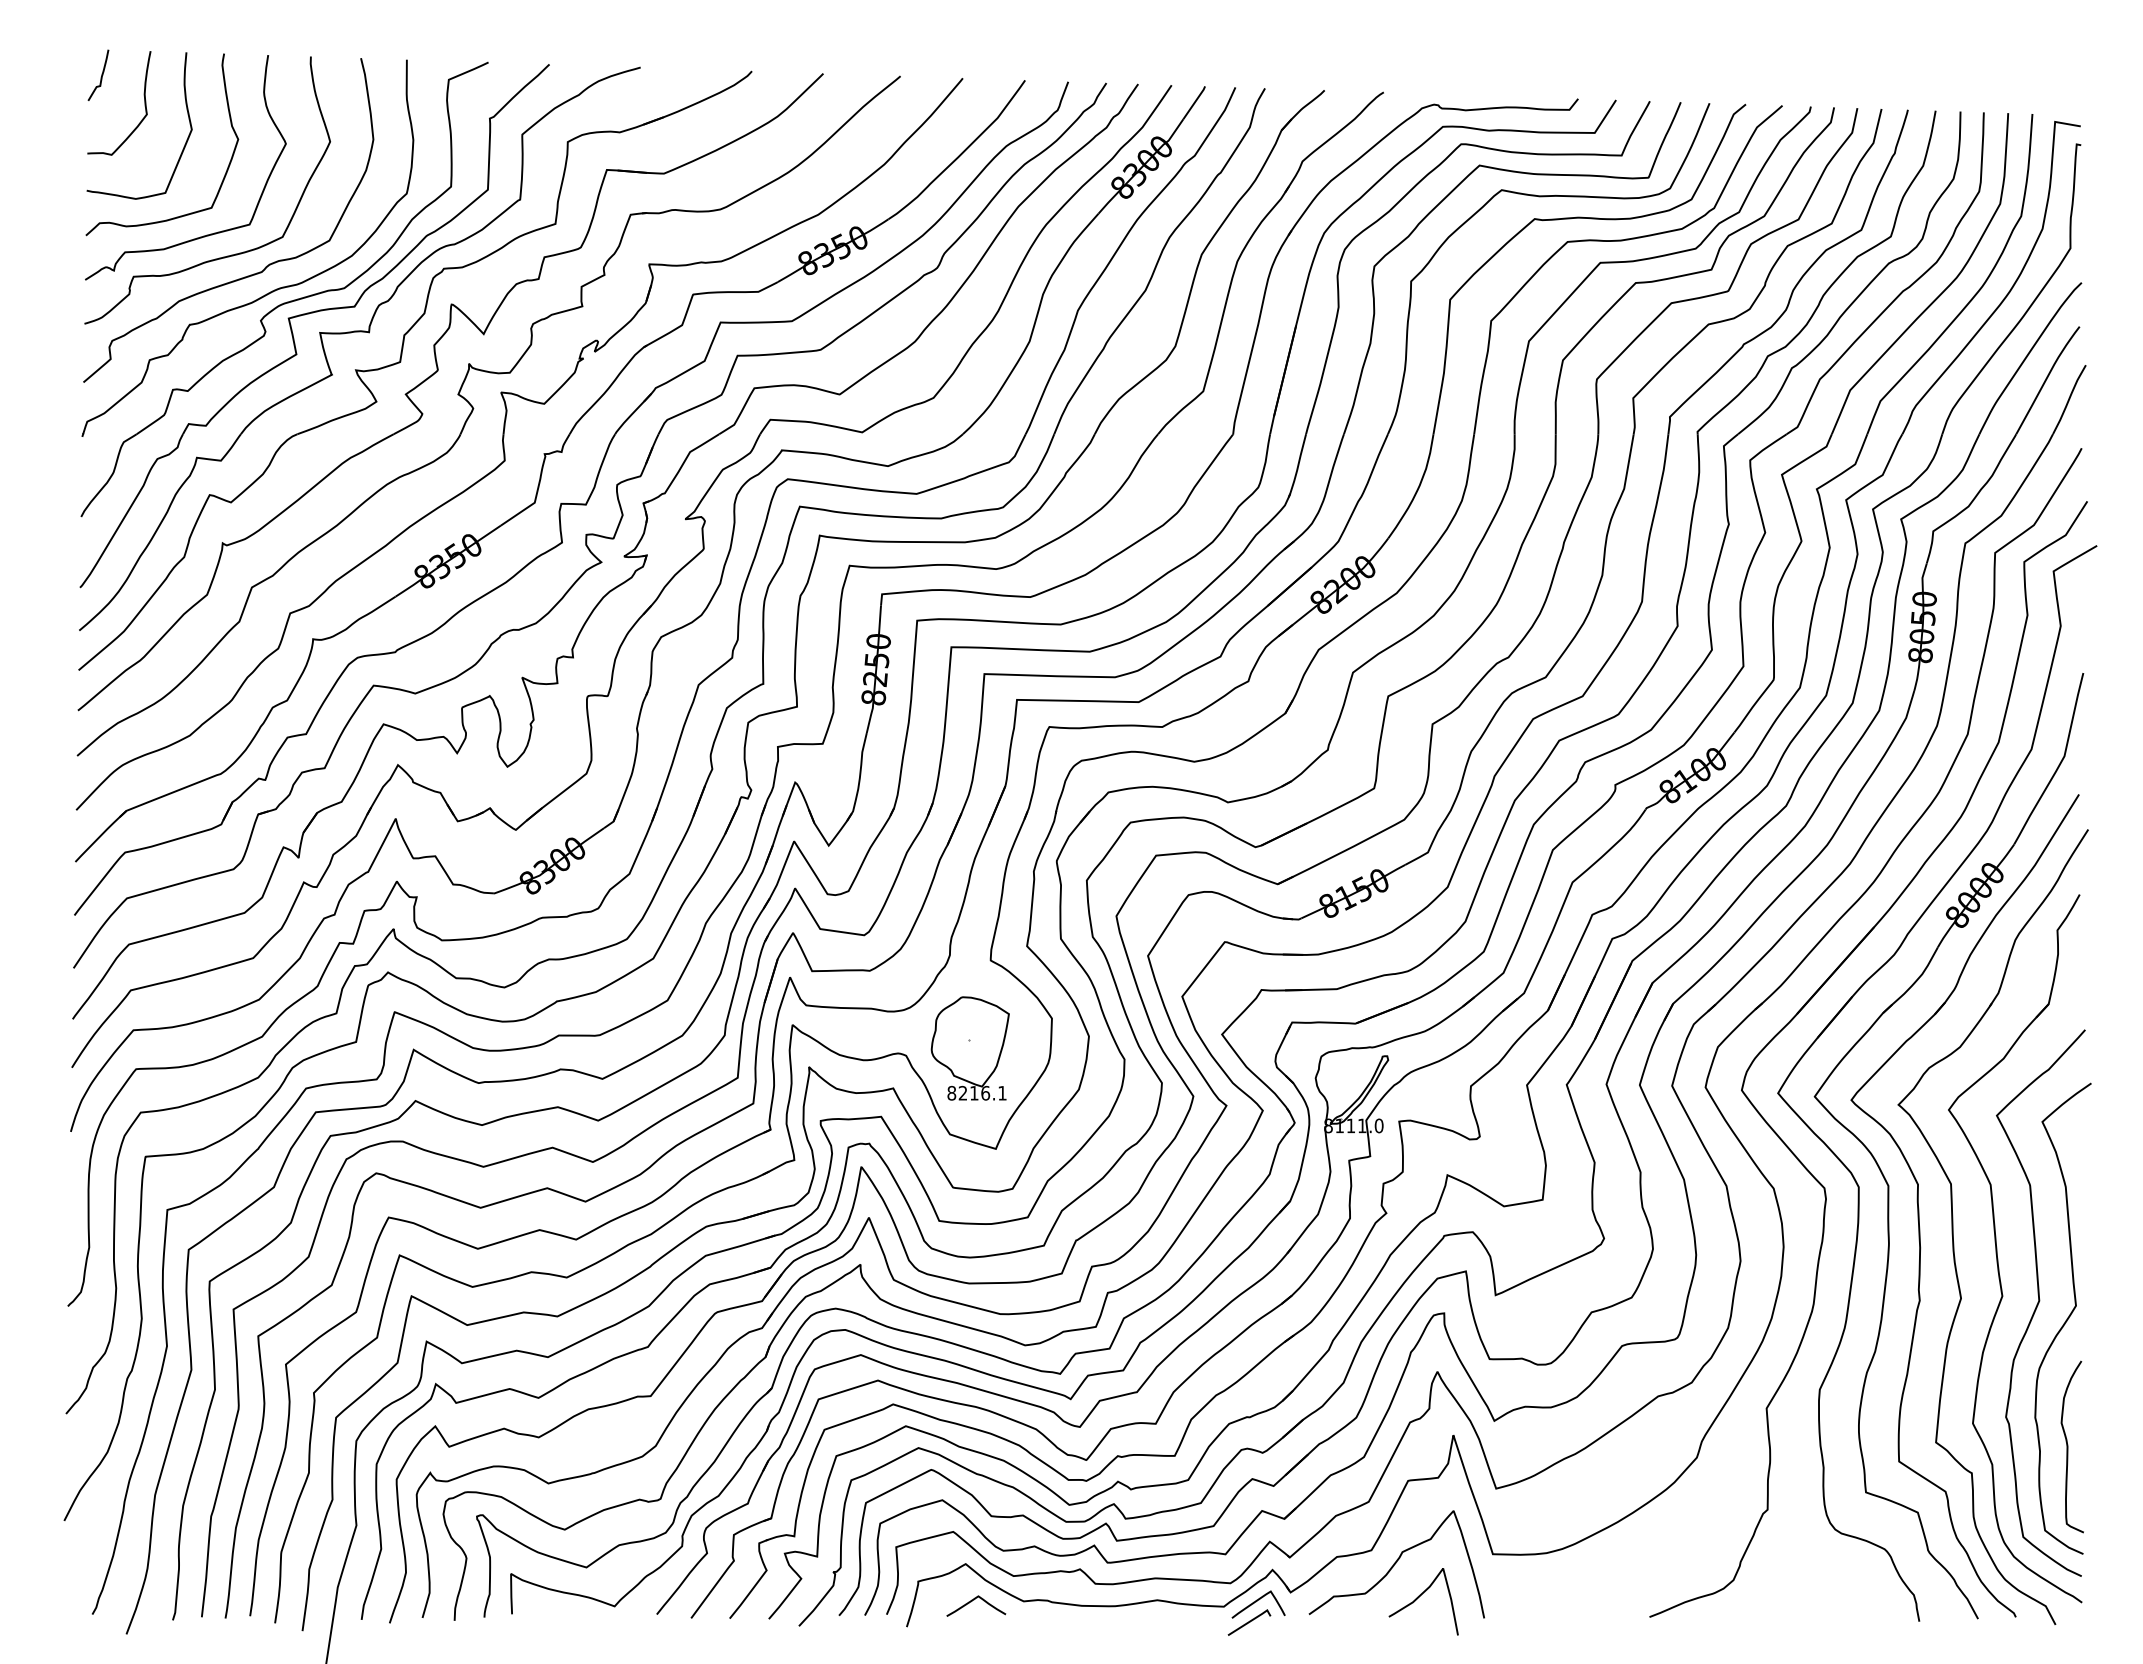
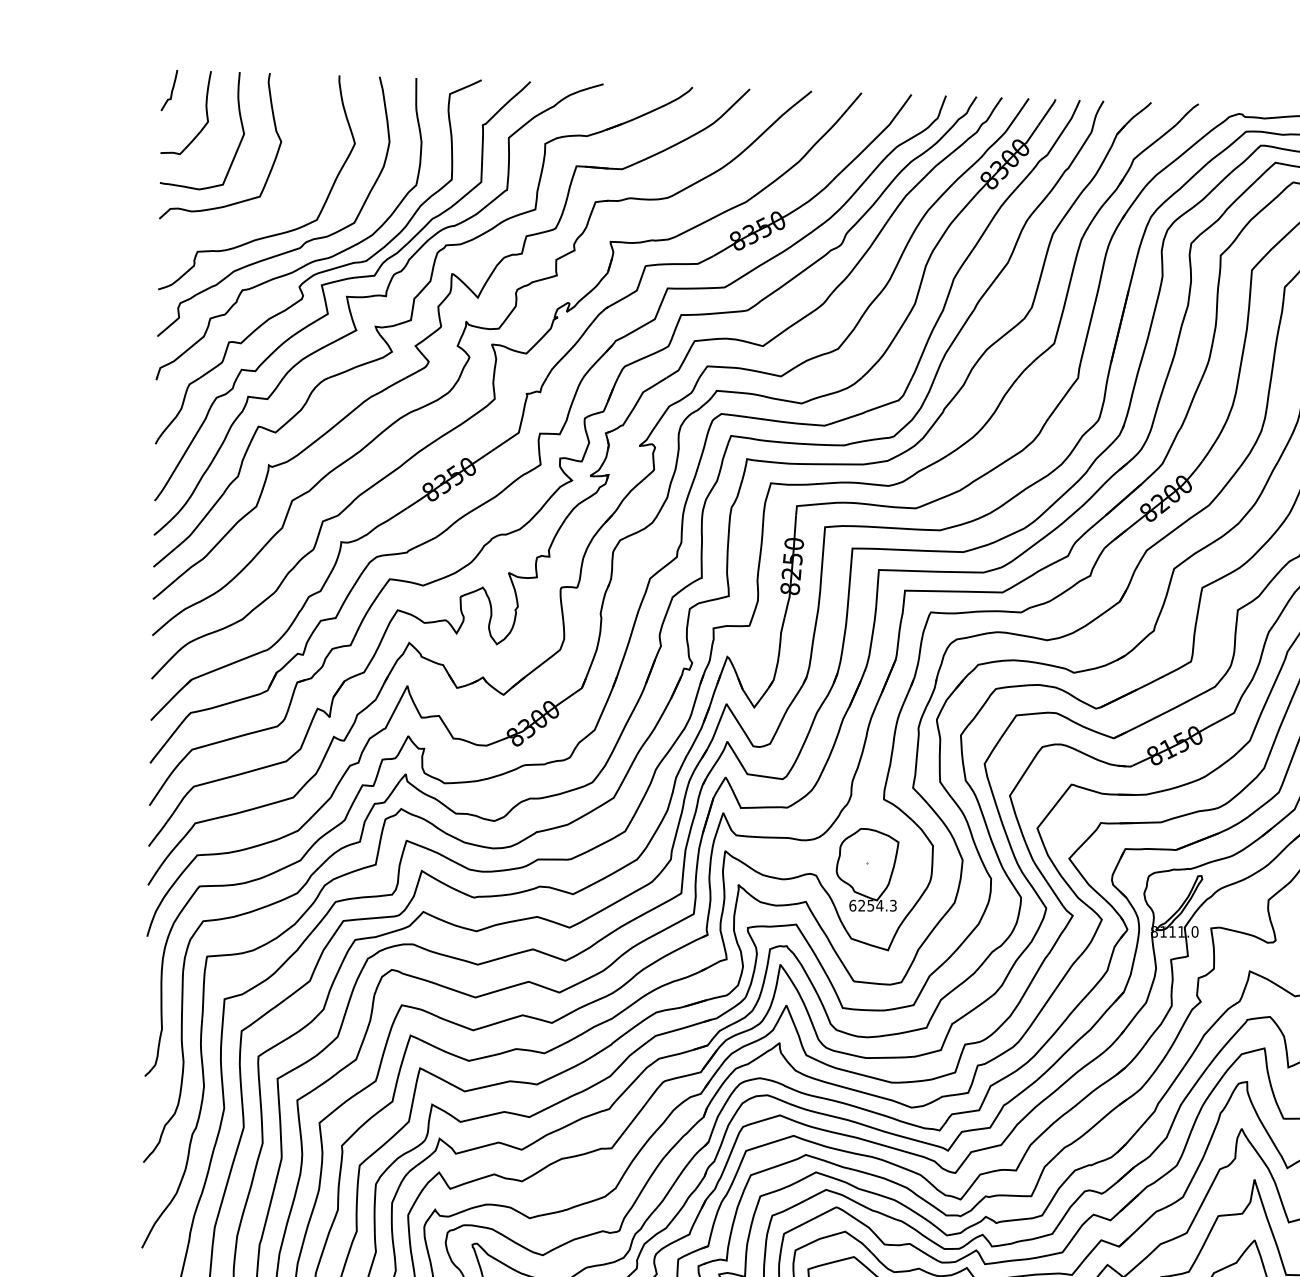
curve: (206, 234) -> (255, 217), removed
text: (976, 1092) -> (872, 905), 8216.1 -> 6254.3

